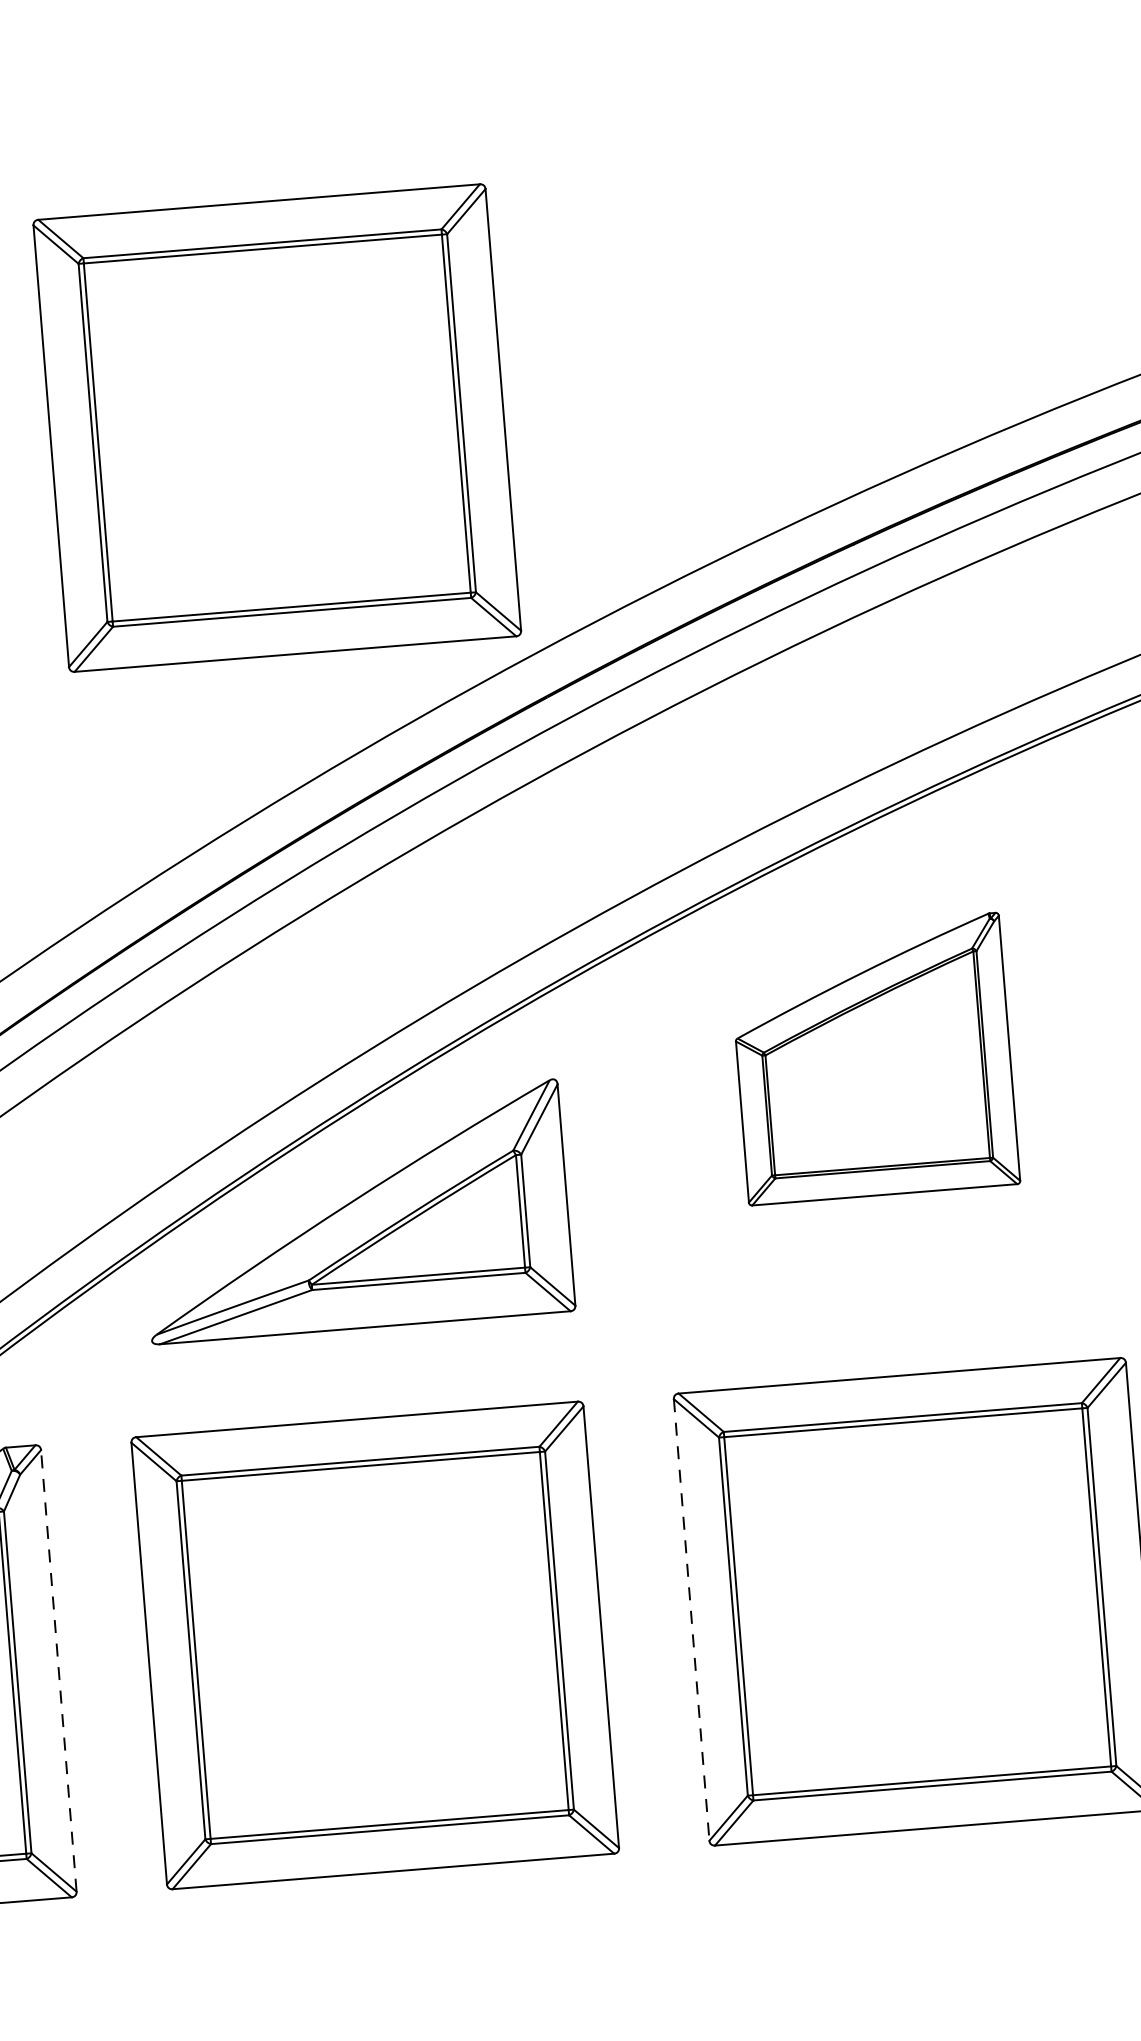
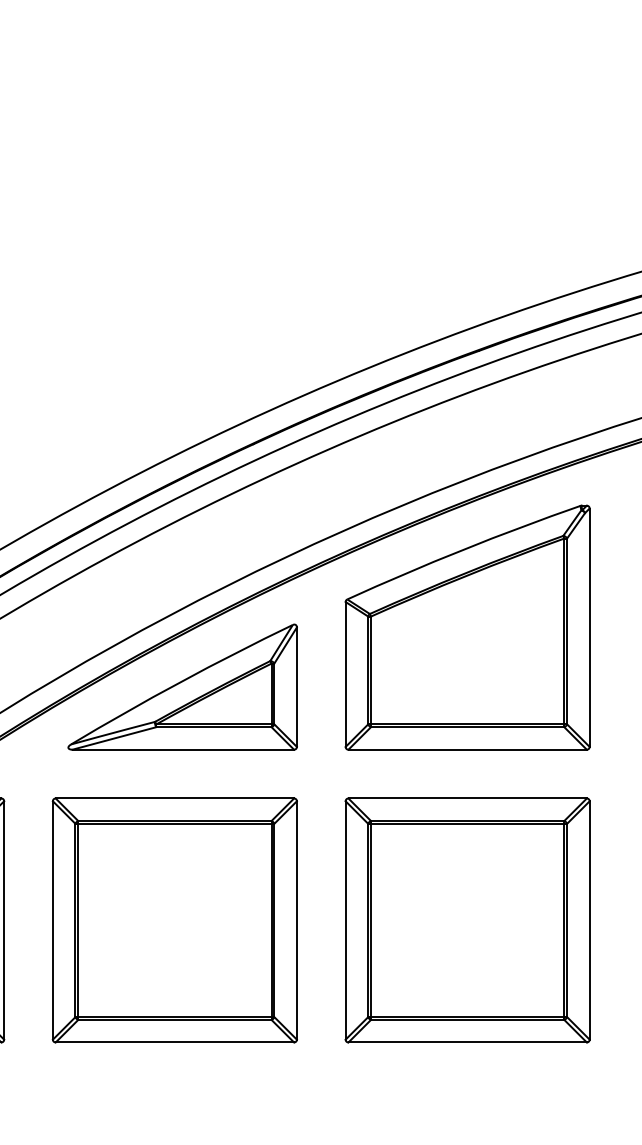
part: (276, 428) -> (174, 263), removed
part: (873, 1058) -> (467, 627), size x1.67
line: (691, 1620) -> (345, 920), dashed -> solid
line: (59, 1669) -> (4, 919), dashed -> solid

